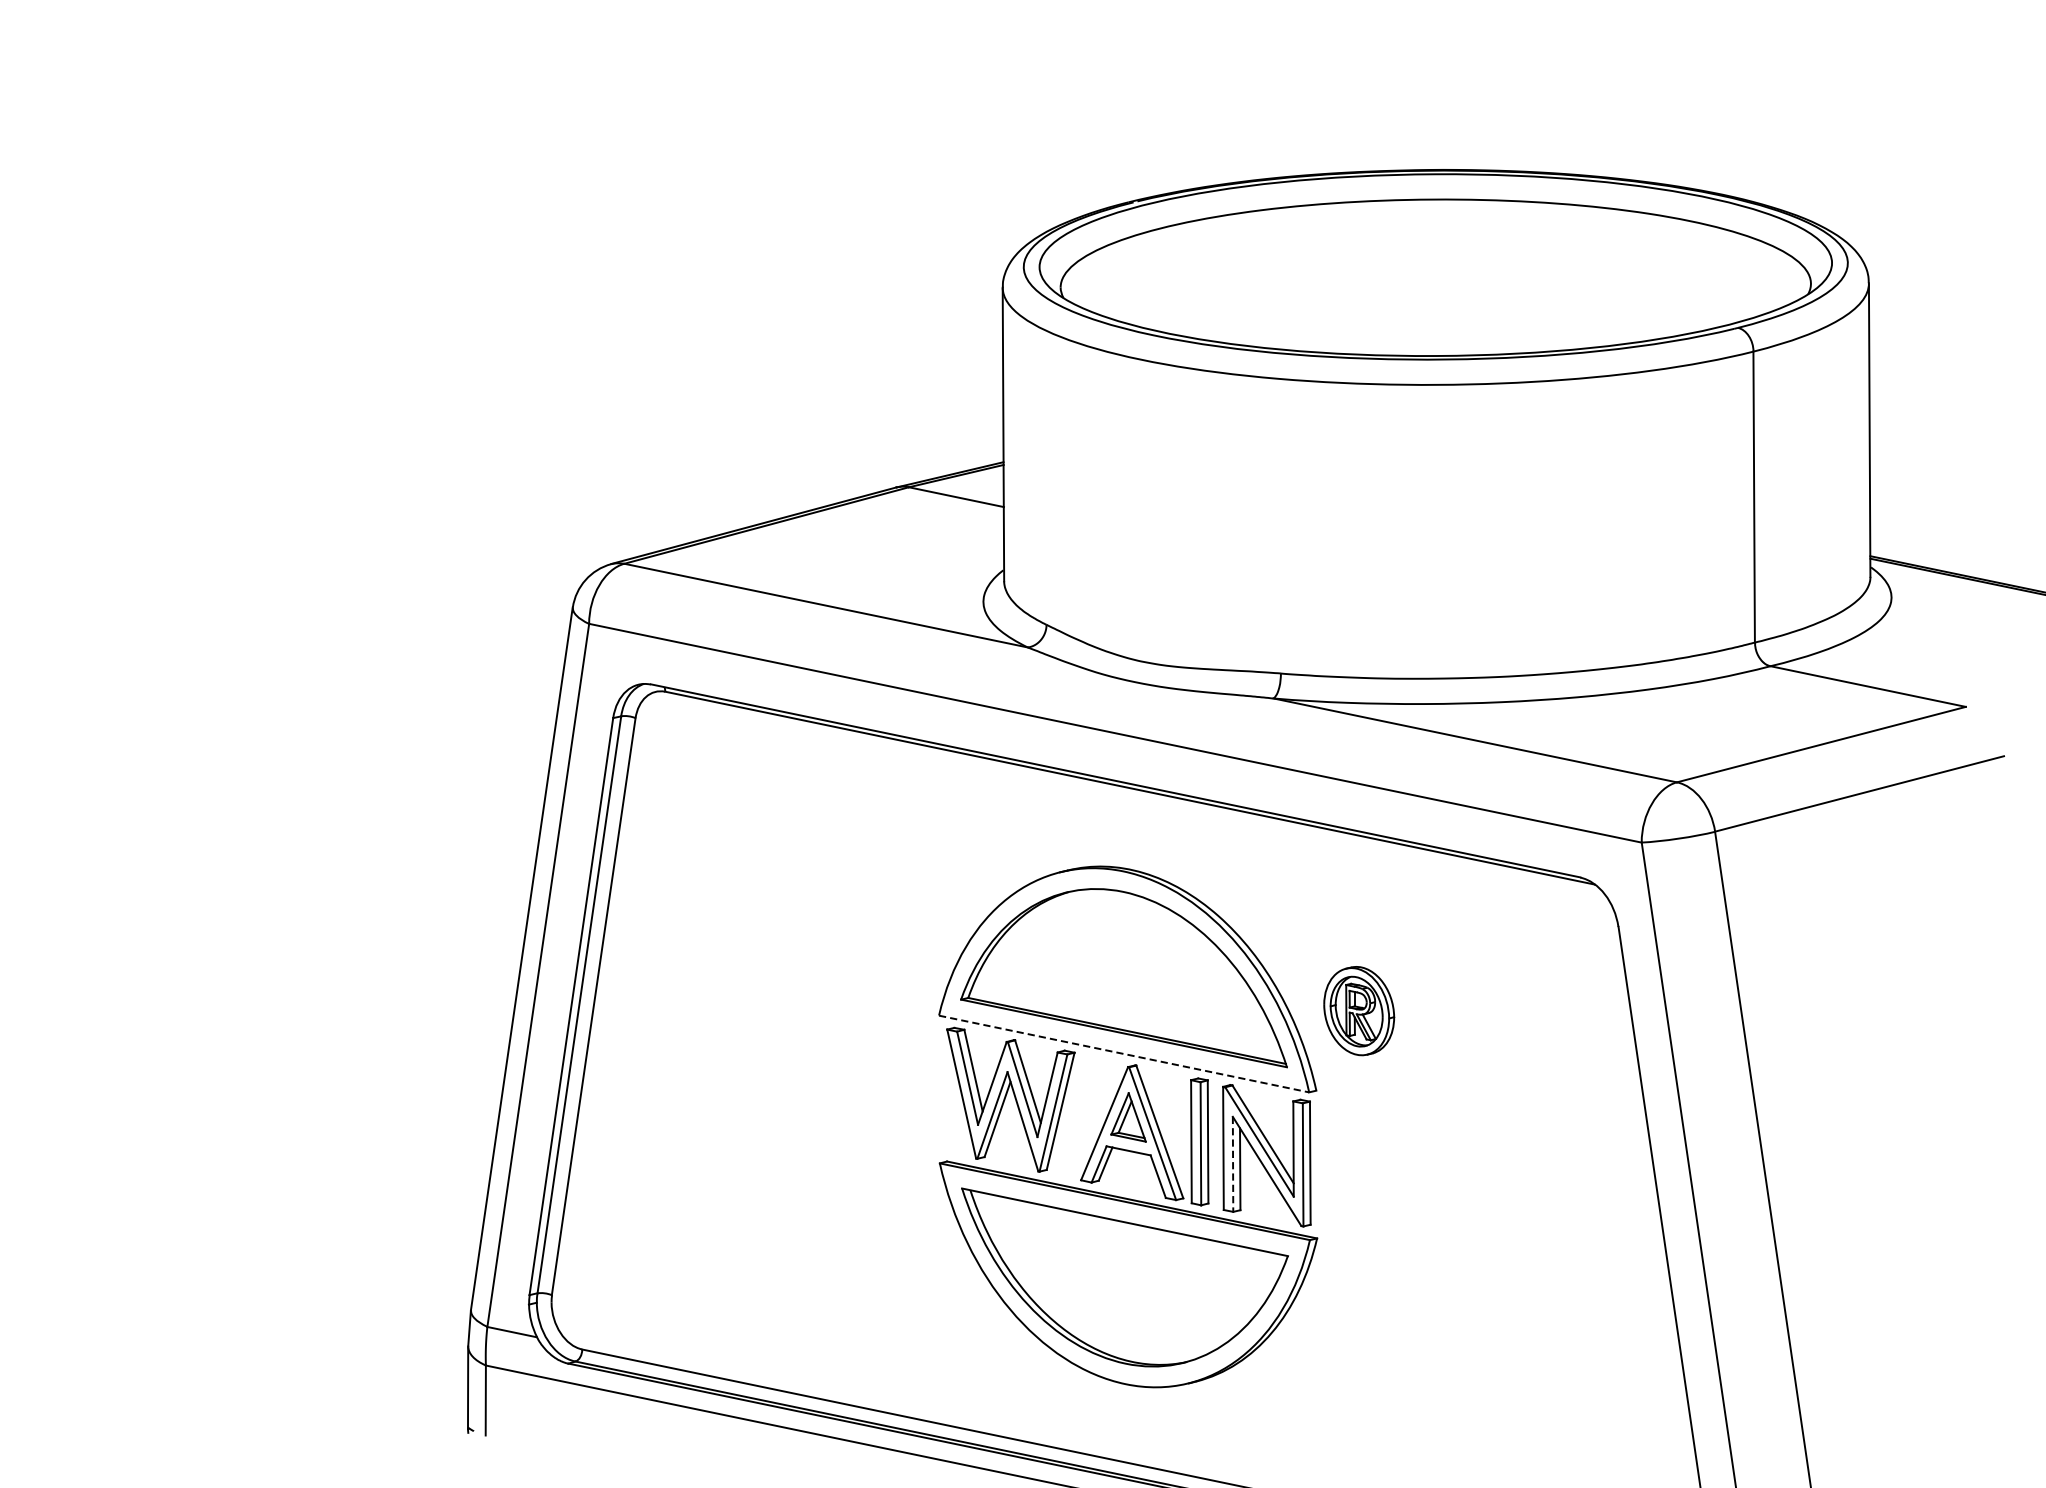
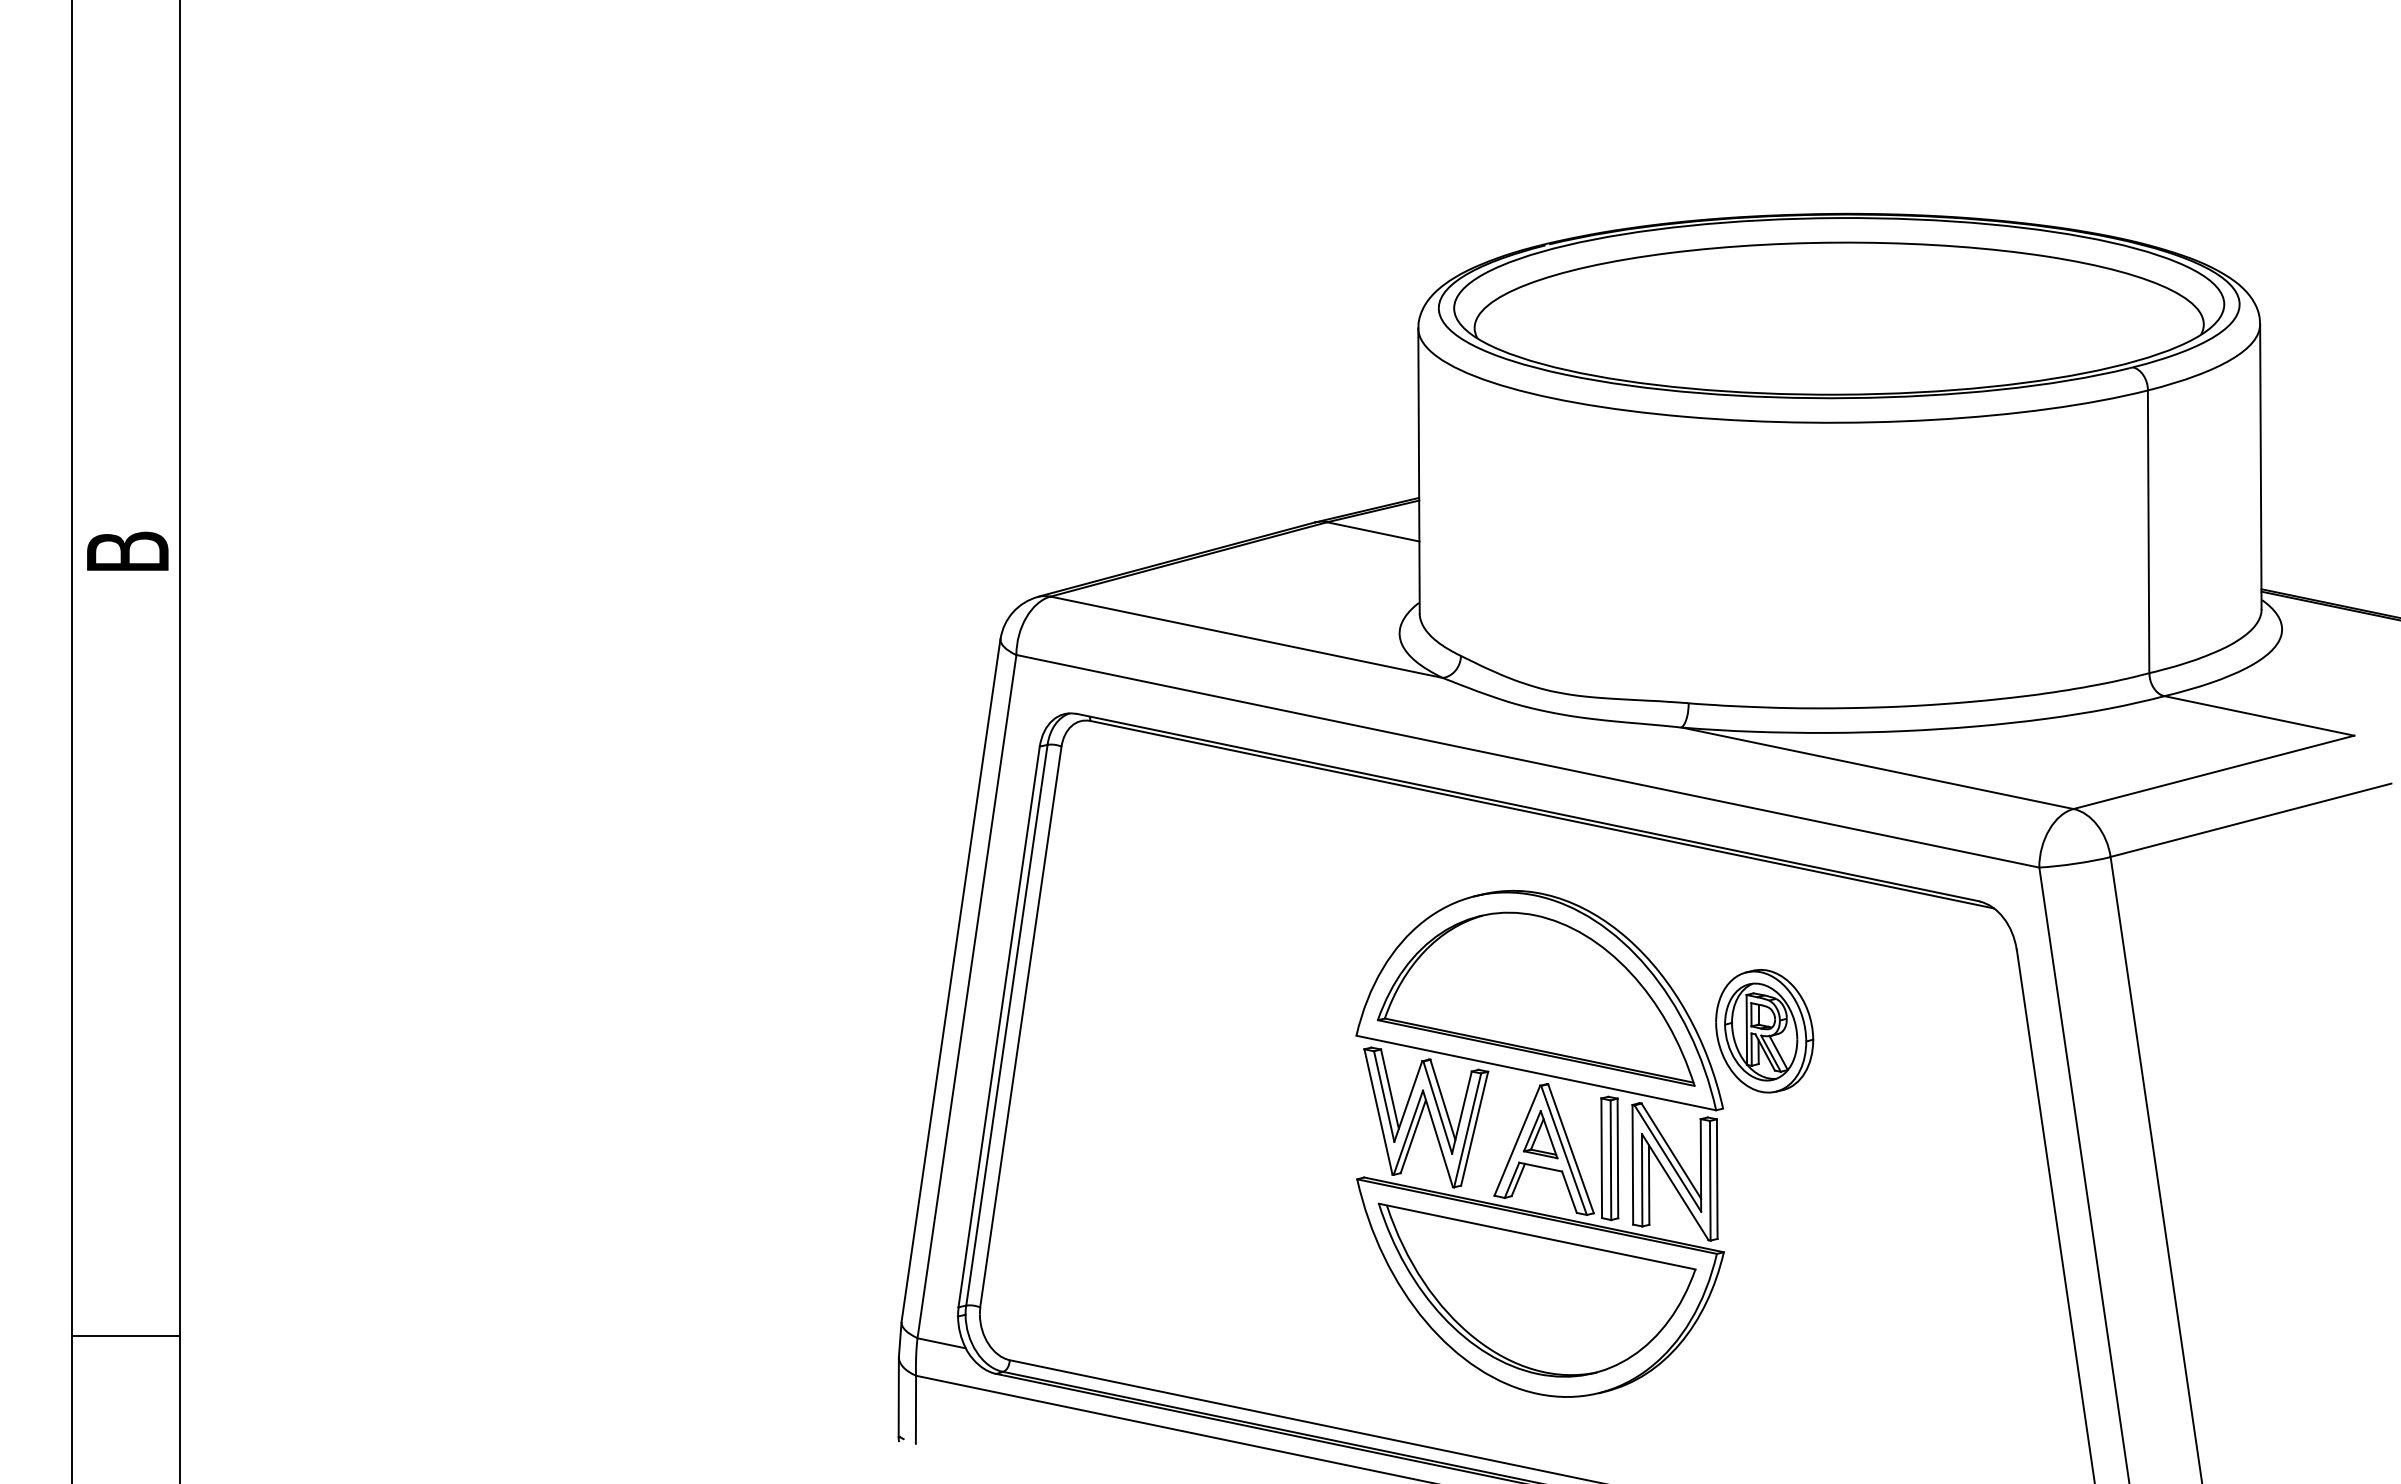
part: (1358, 1011) -> (1764, 1031), size x1.43
line: (1124, 1054) -> (1536, 1073), dashed -> solid
line: (1233, 1164) -> (1642, 1180), dashed -> solid

